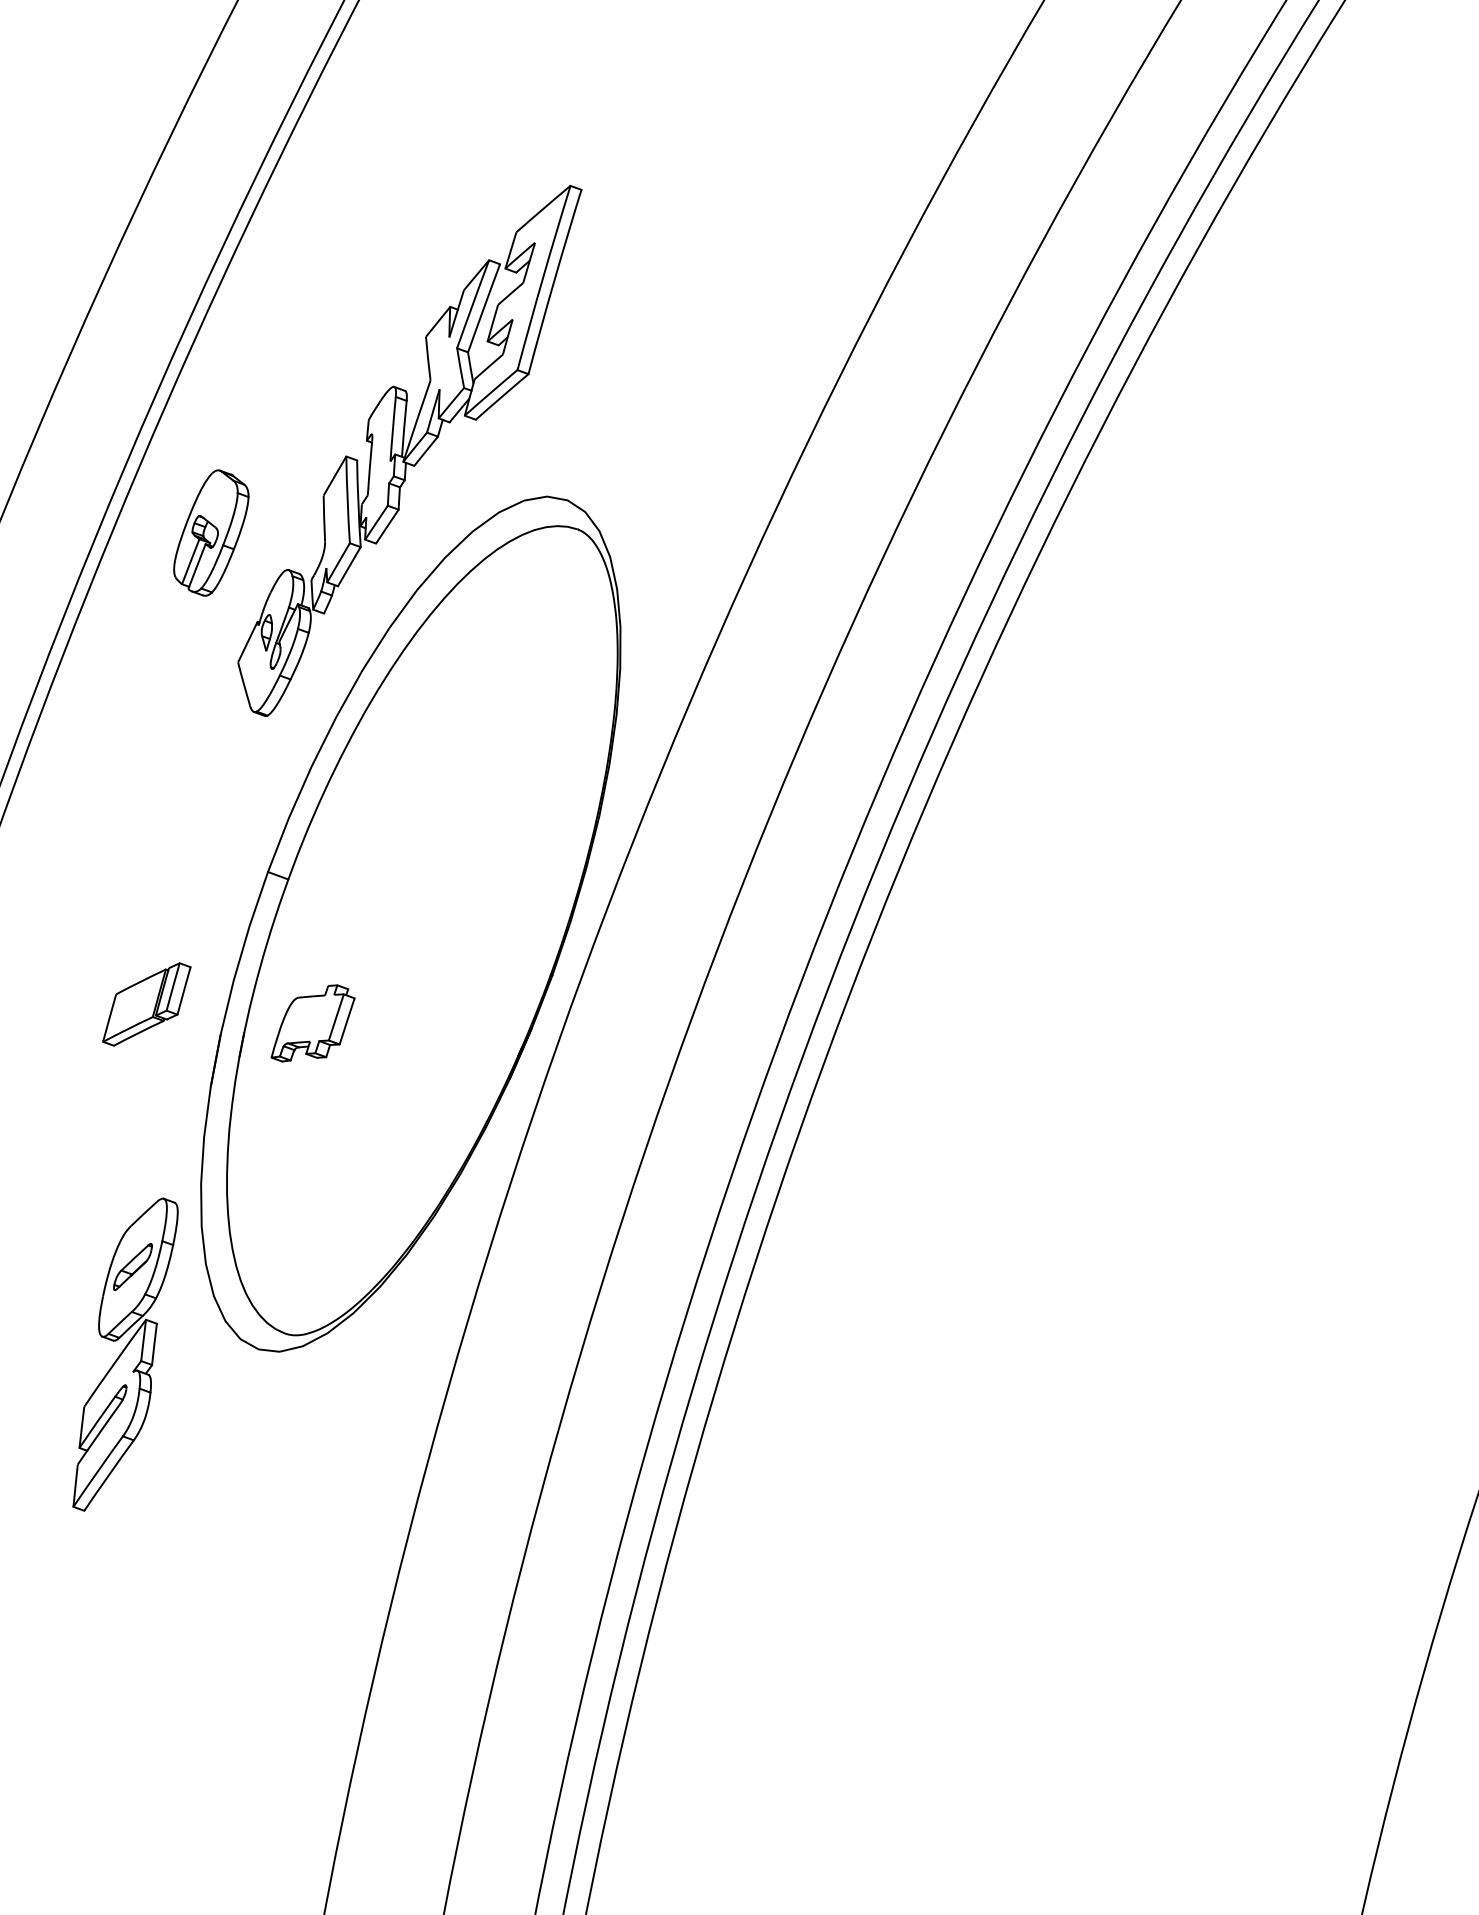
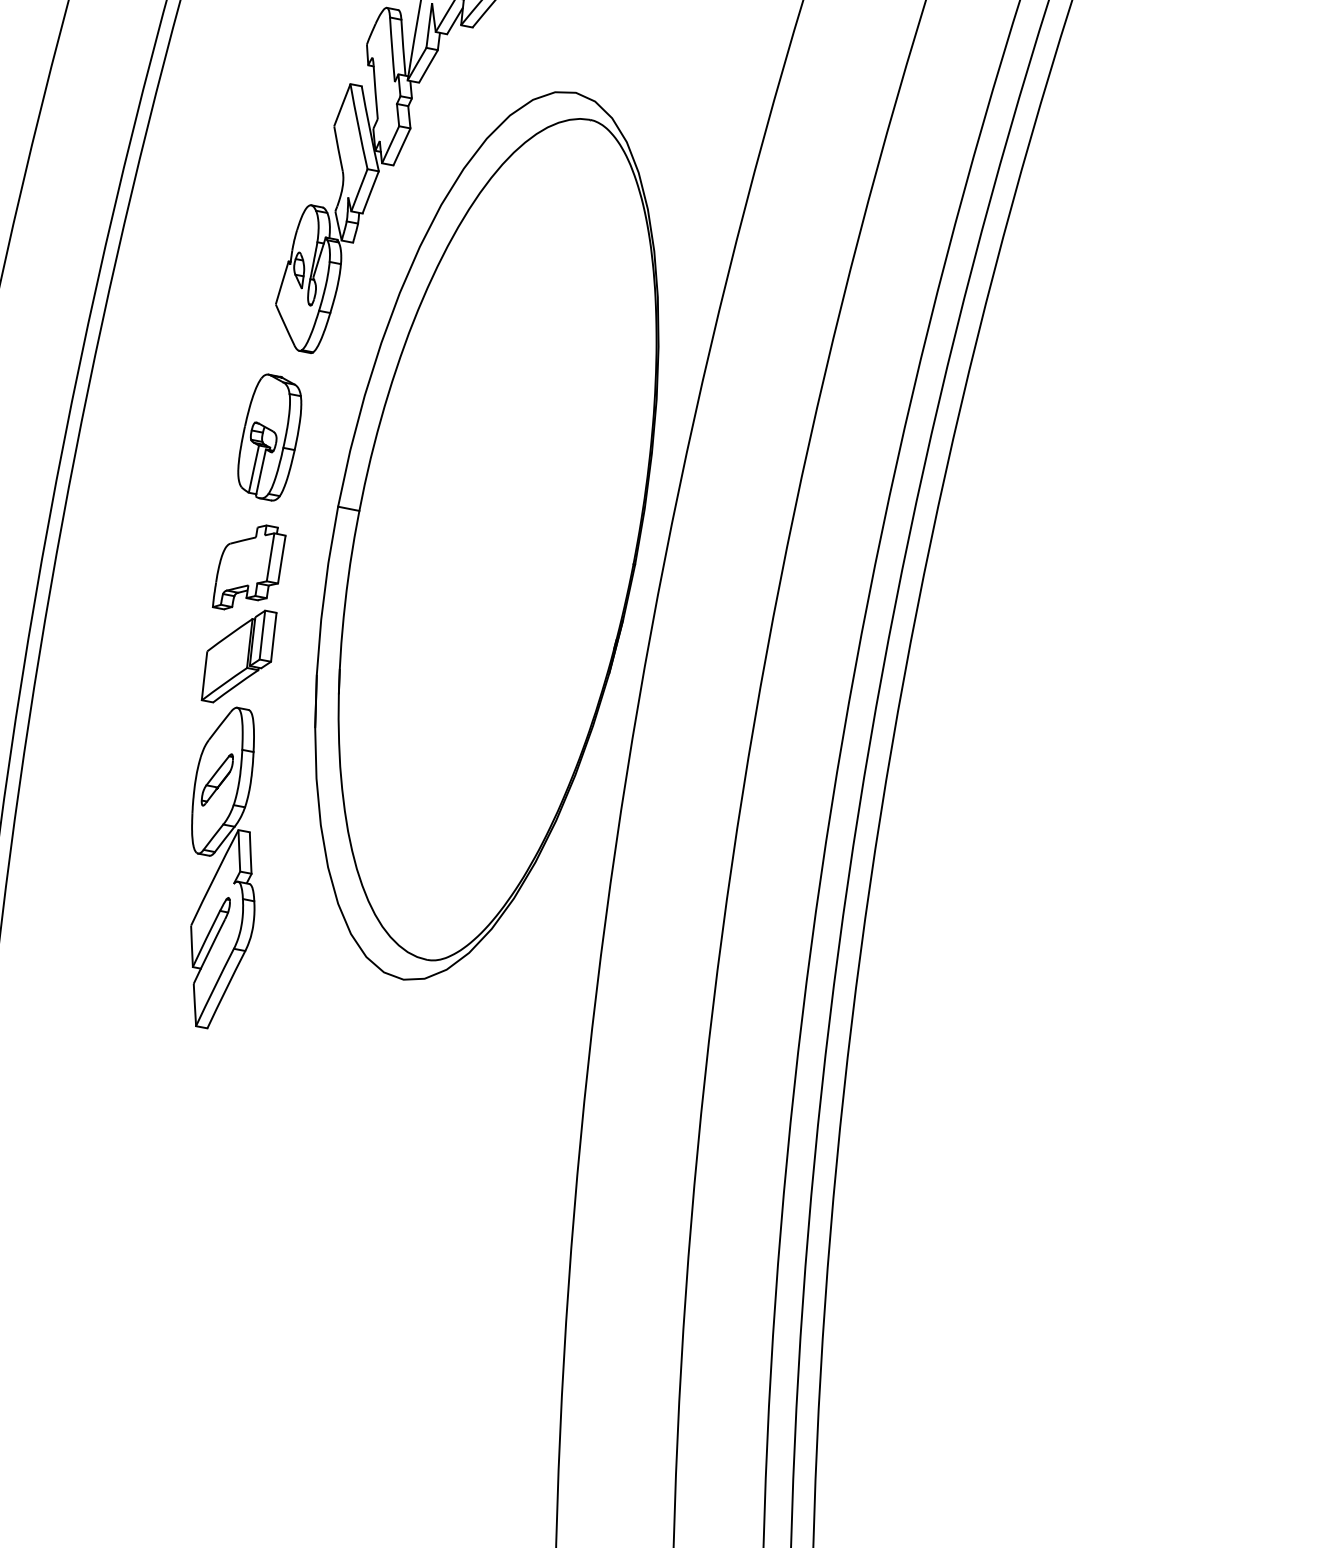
part: (211, 532) -> (269, 437), moved
part: (312, 1023) -> (247, 567), moved
part: (125, 1354) -> (223, 867), moved

